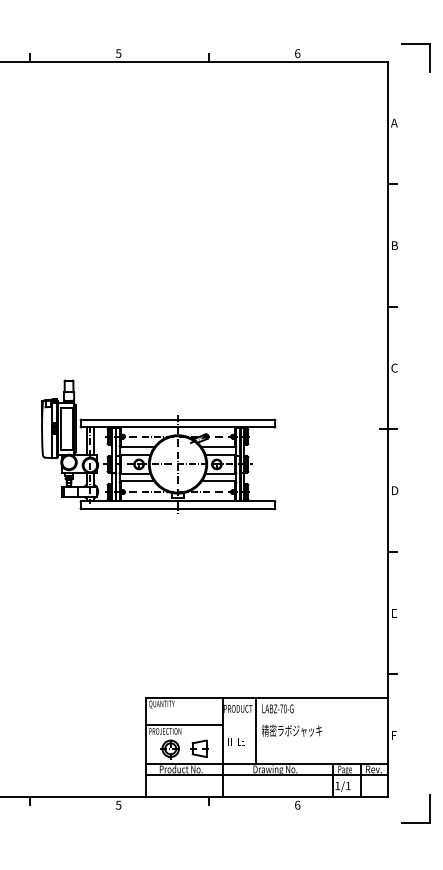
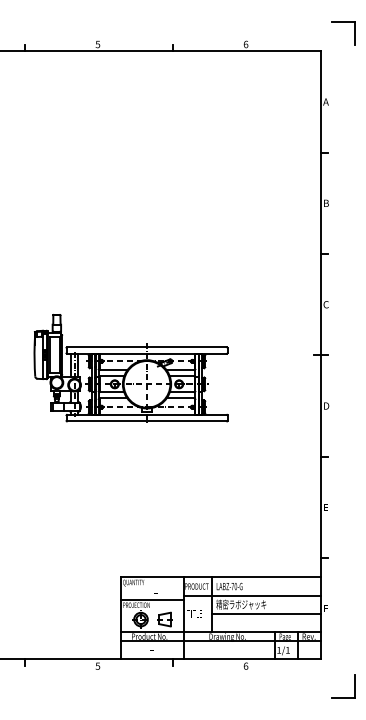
part: (415, 44) -> (343, 22), moved
line: (305, 719) -> (252, 595), added
line: (322, 741) -> (266, 613), added
part: (429, 808) -> (355, 686), moved

